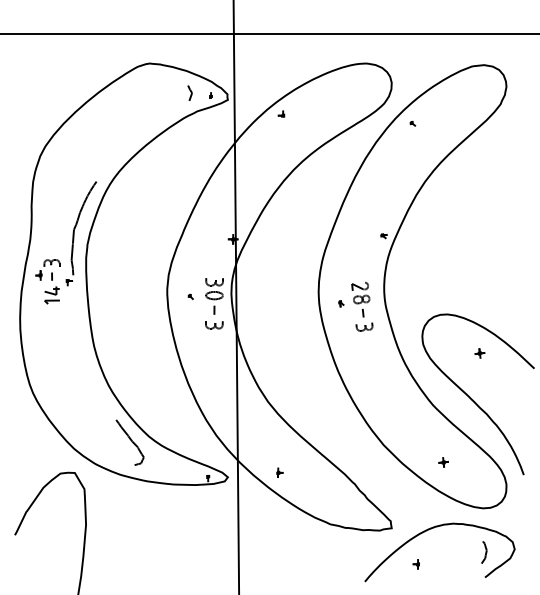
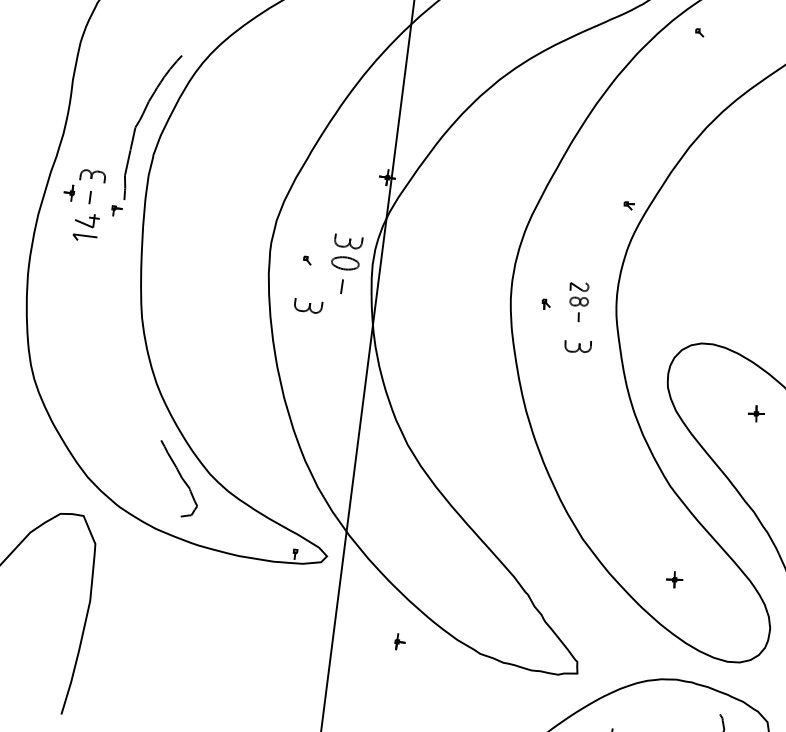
part: (360, 299) -> (577, 301), size x0.7
part: (214, 325) -> (308, 306), moved
part: (279, 472) -> (399, 641), moved

